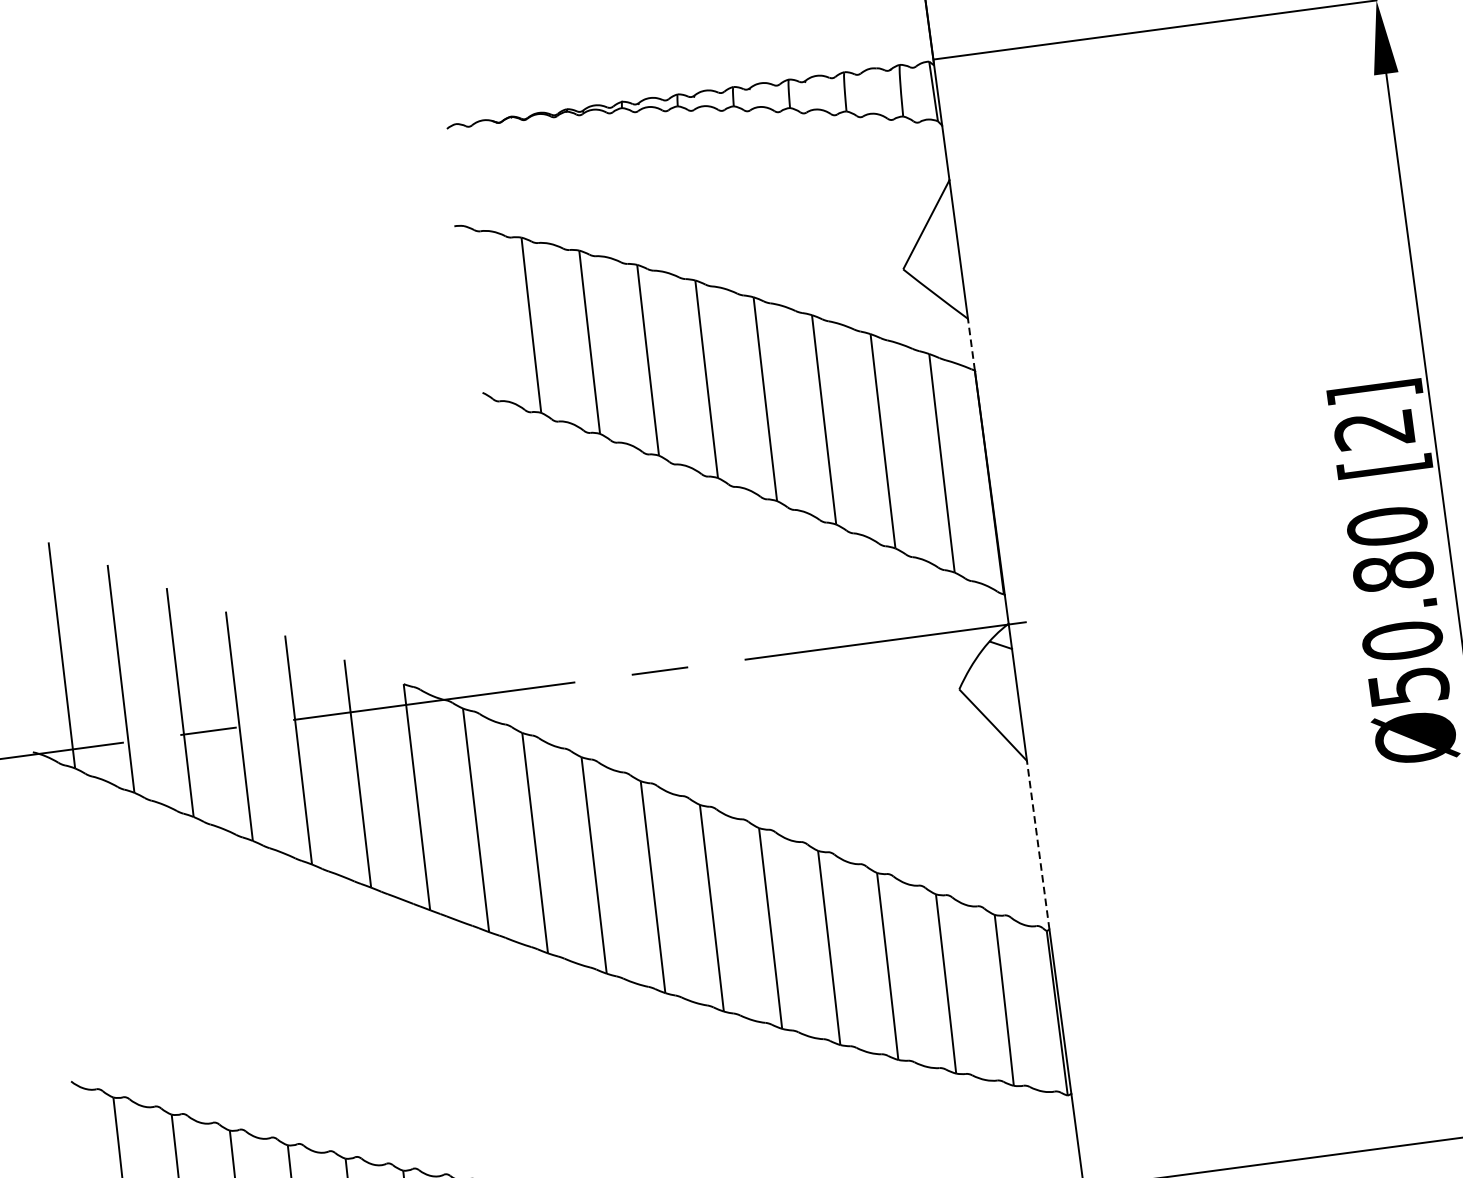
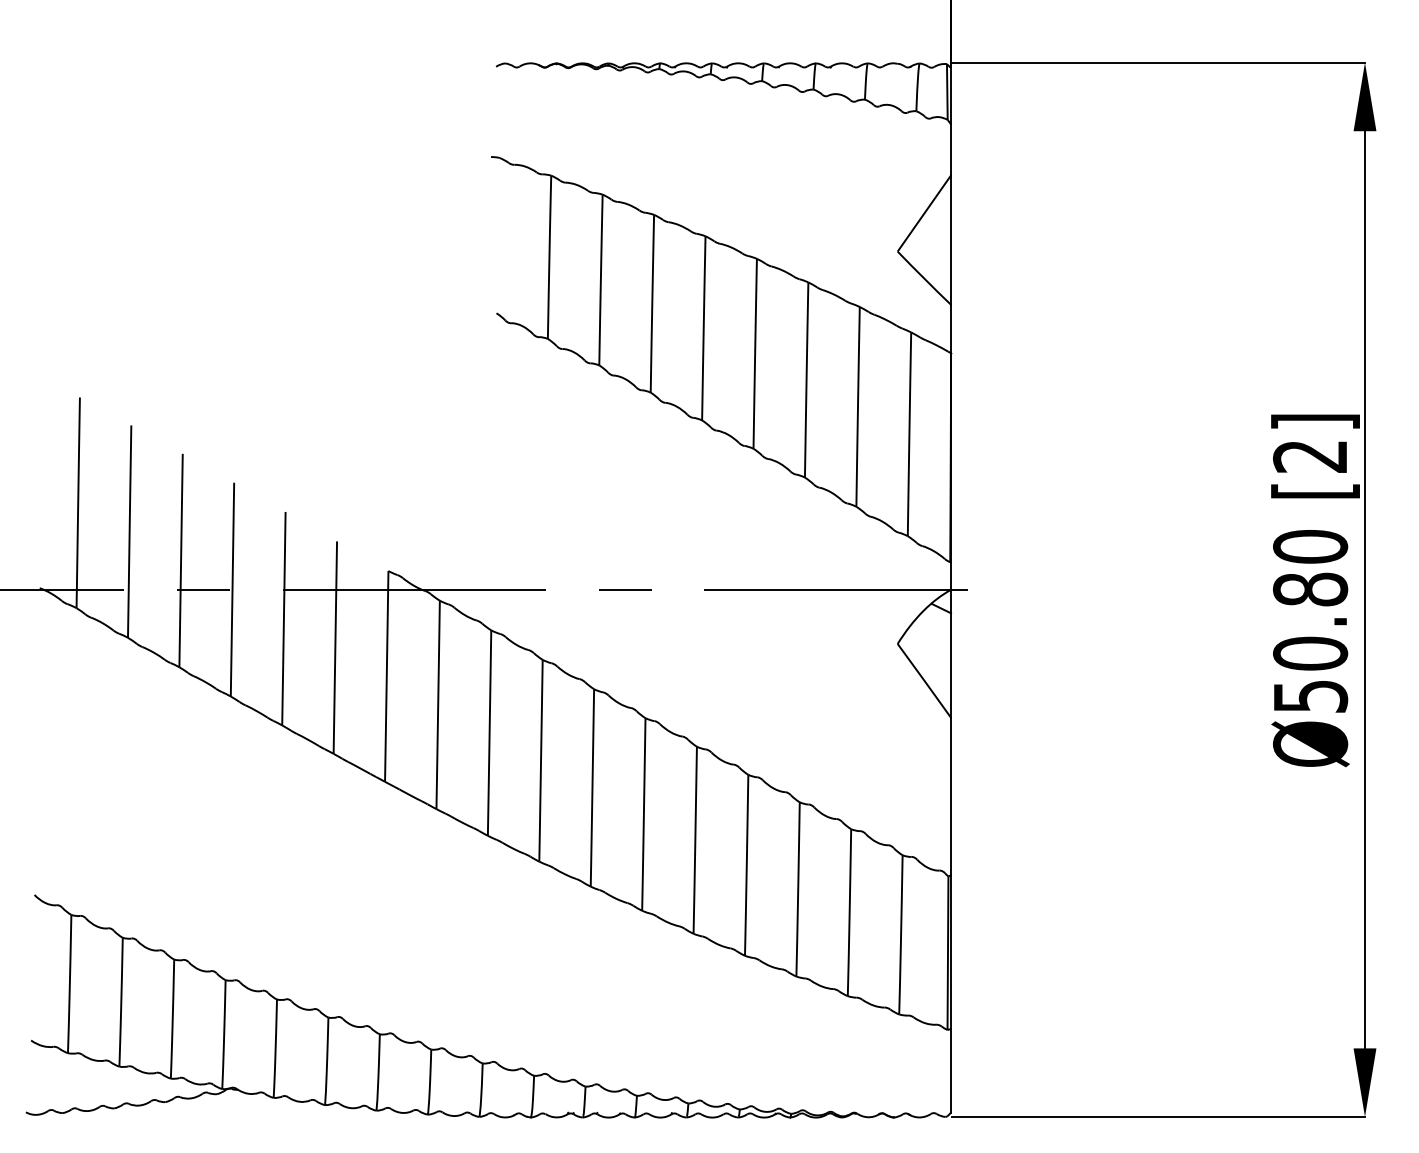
line: (971, 344) -> (951, 328), dashed -> solid
line: (1038, 845) -> (951, 796), dashed -> solid

